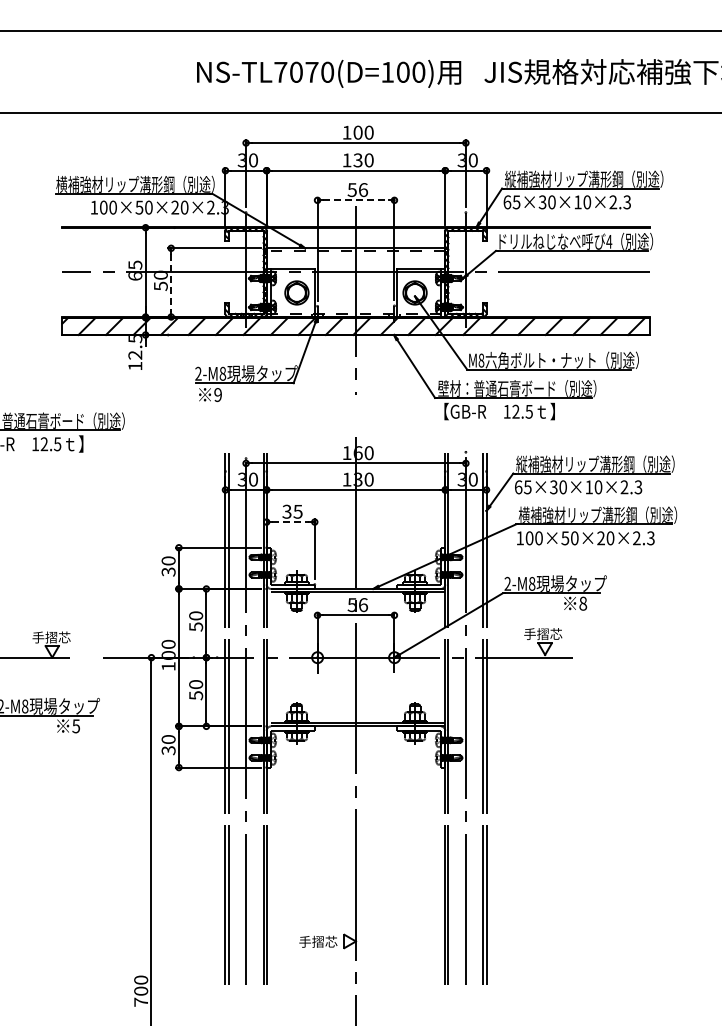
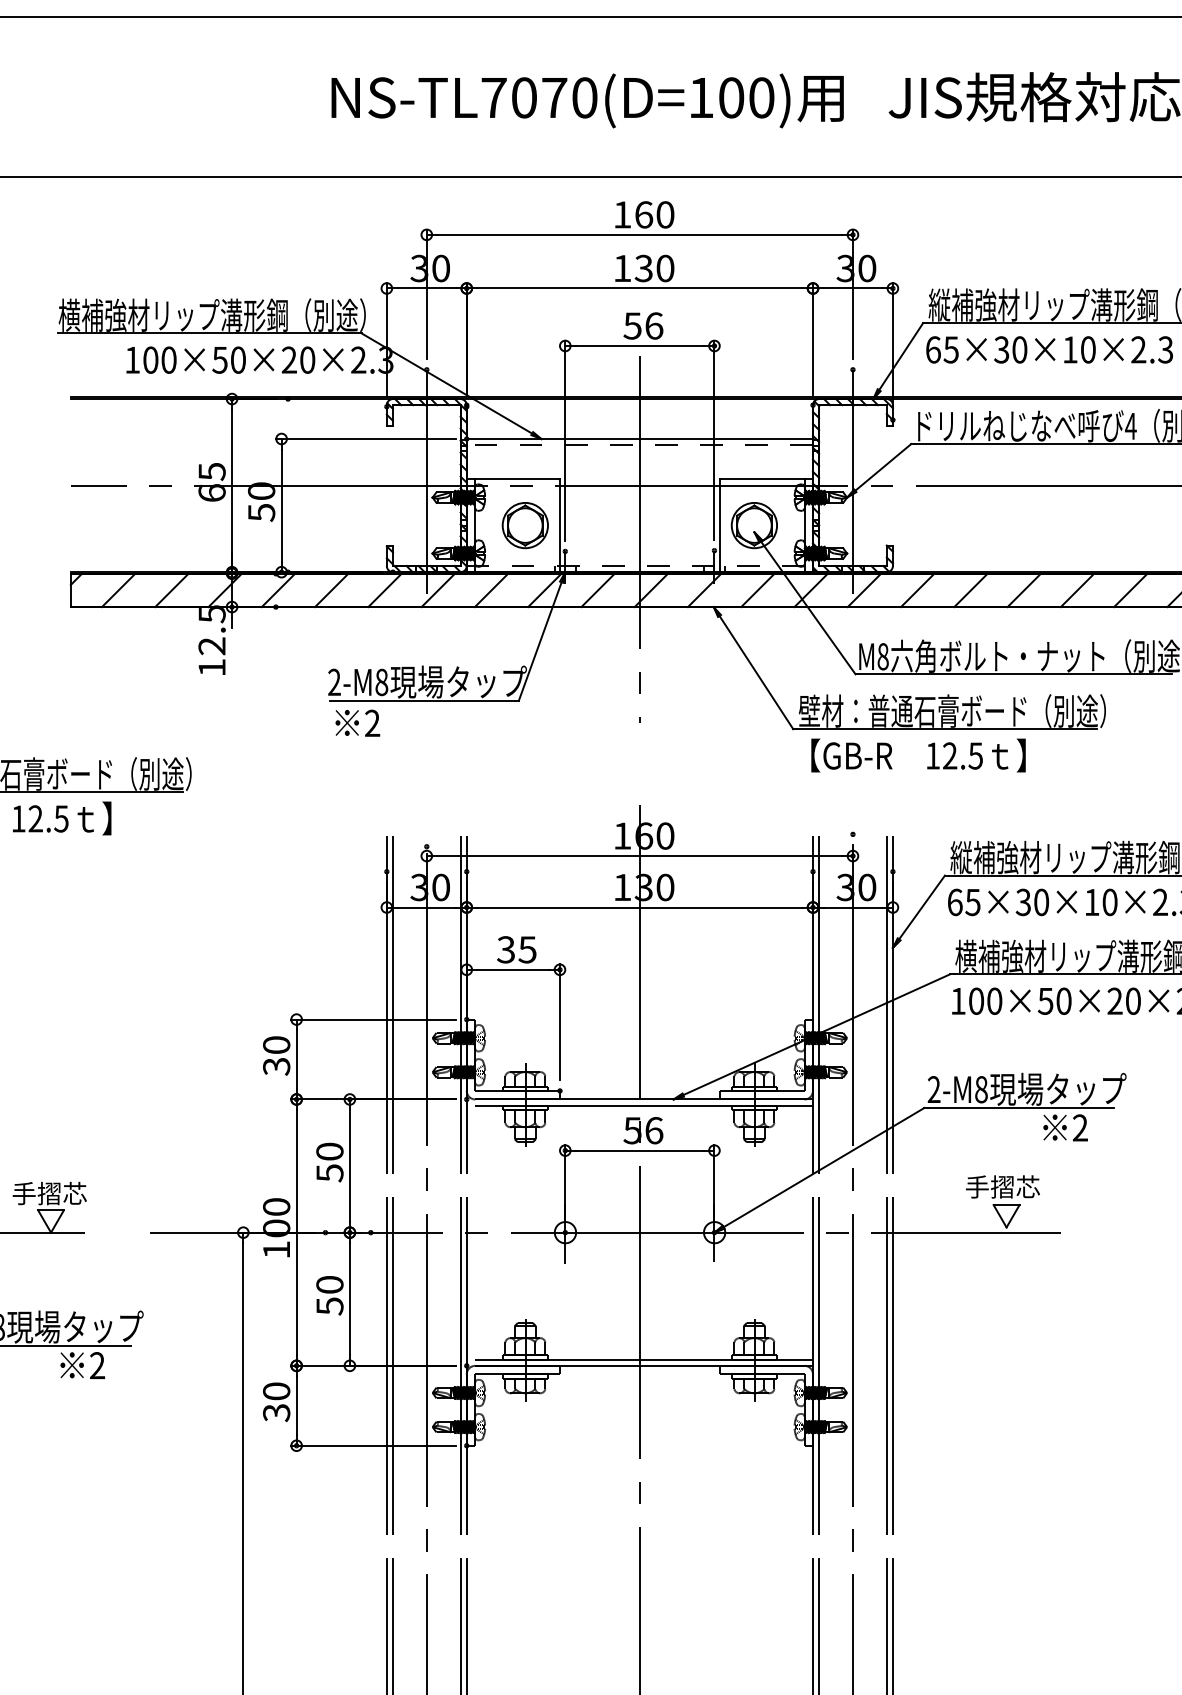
text: (357, 132) -> (642, 214), 100 -> 160
line: (355, 200) -> (638, 346), dashed -> solid
line: (171, 282) -> (282, 505), dashed -> solid
text: (217, 395) -> (371, 724), 9 -> 2
line: (290, 522) -> (512, 970), dashed -> solid
text: (583, 603) -> (1080, 1127), 8 -> 2
text: (76, 726) -> (98, 1366), 5 -> 2

